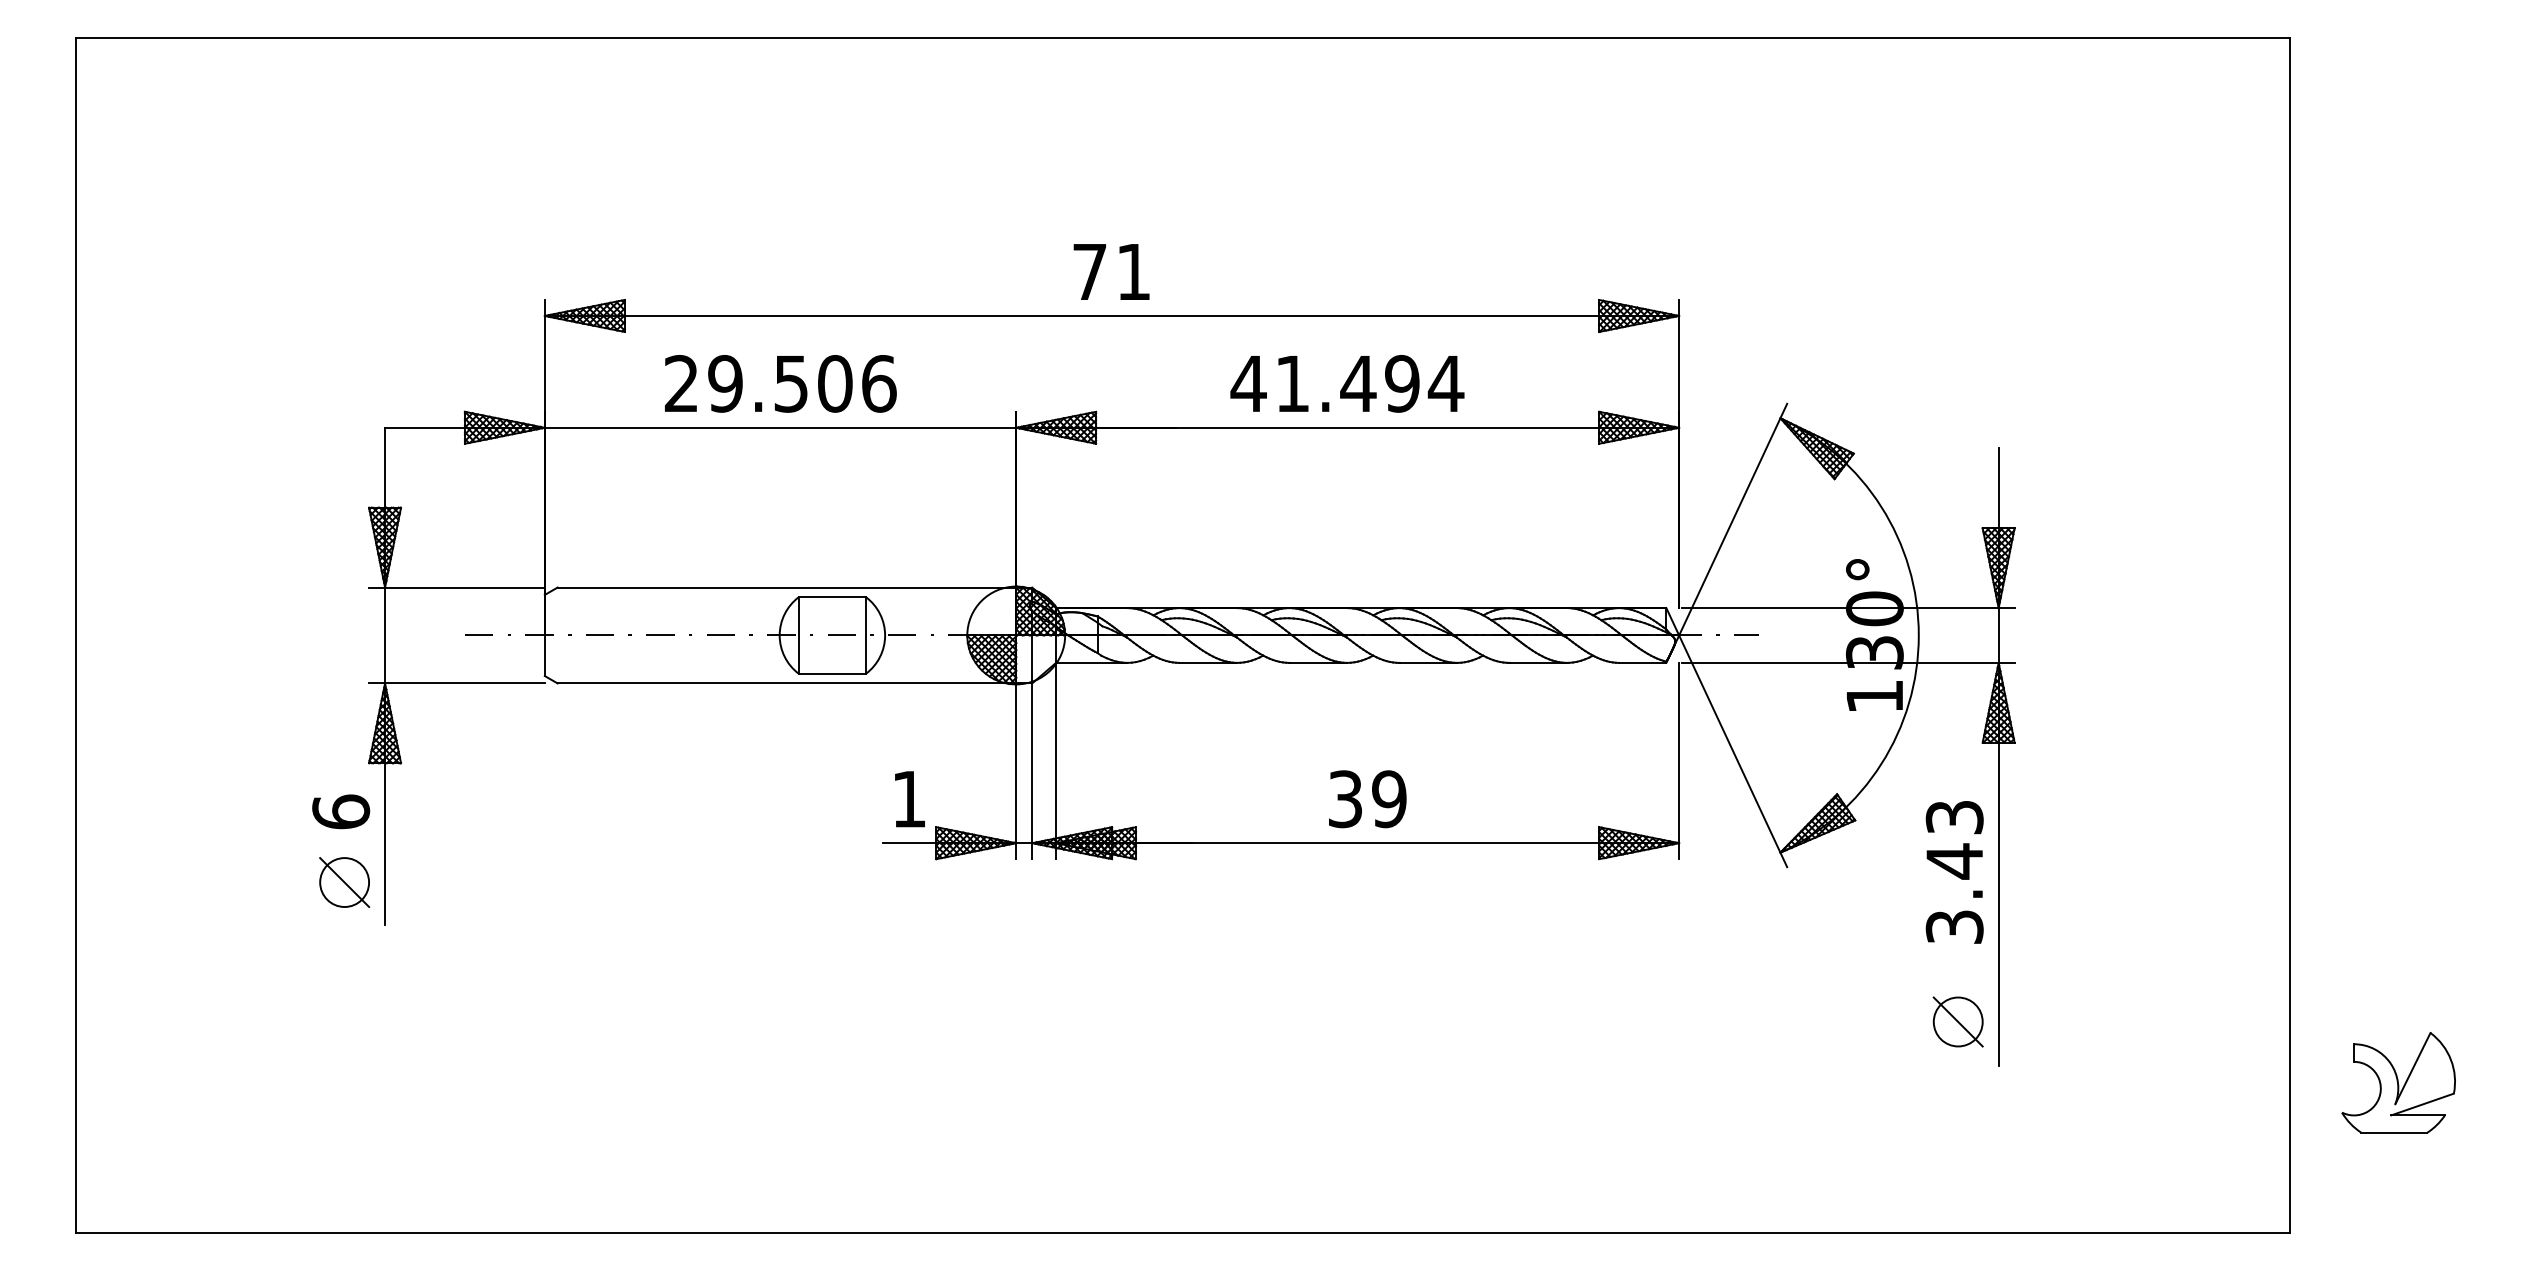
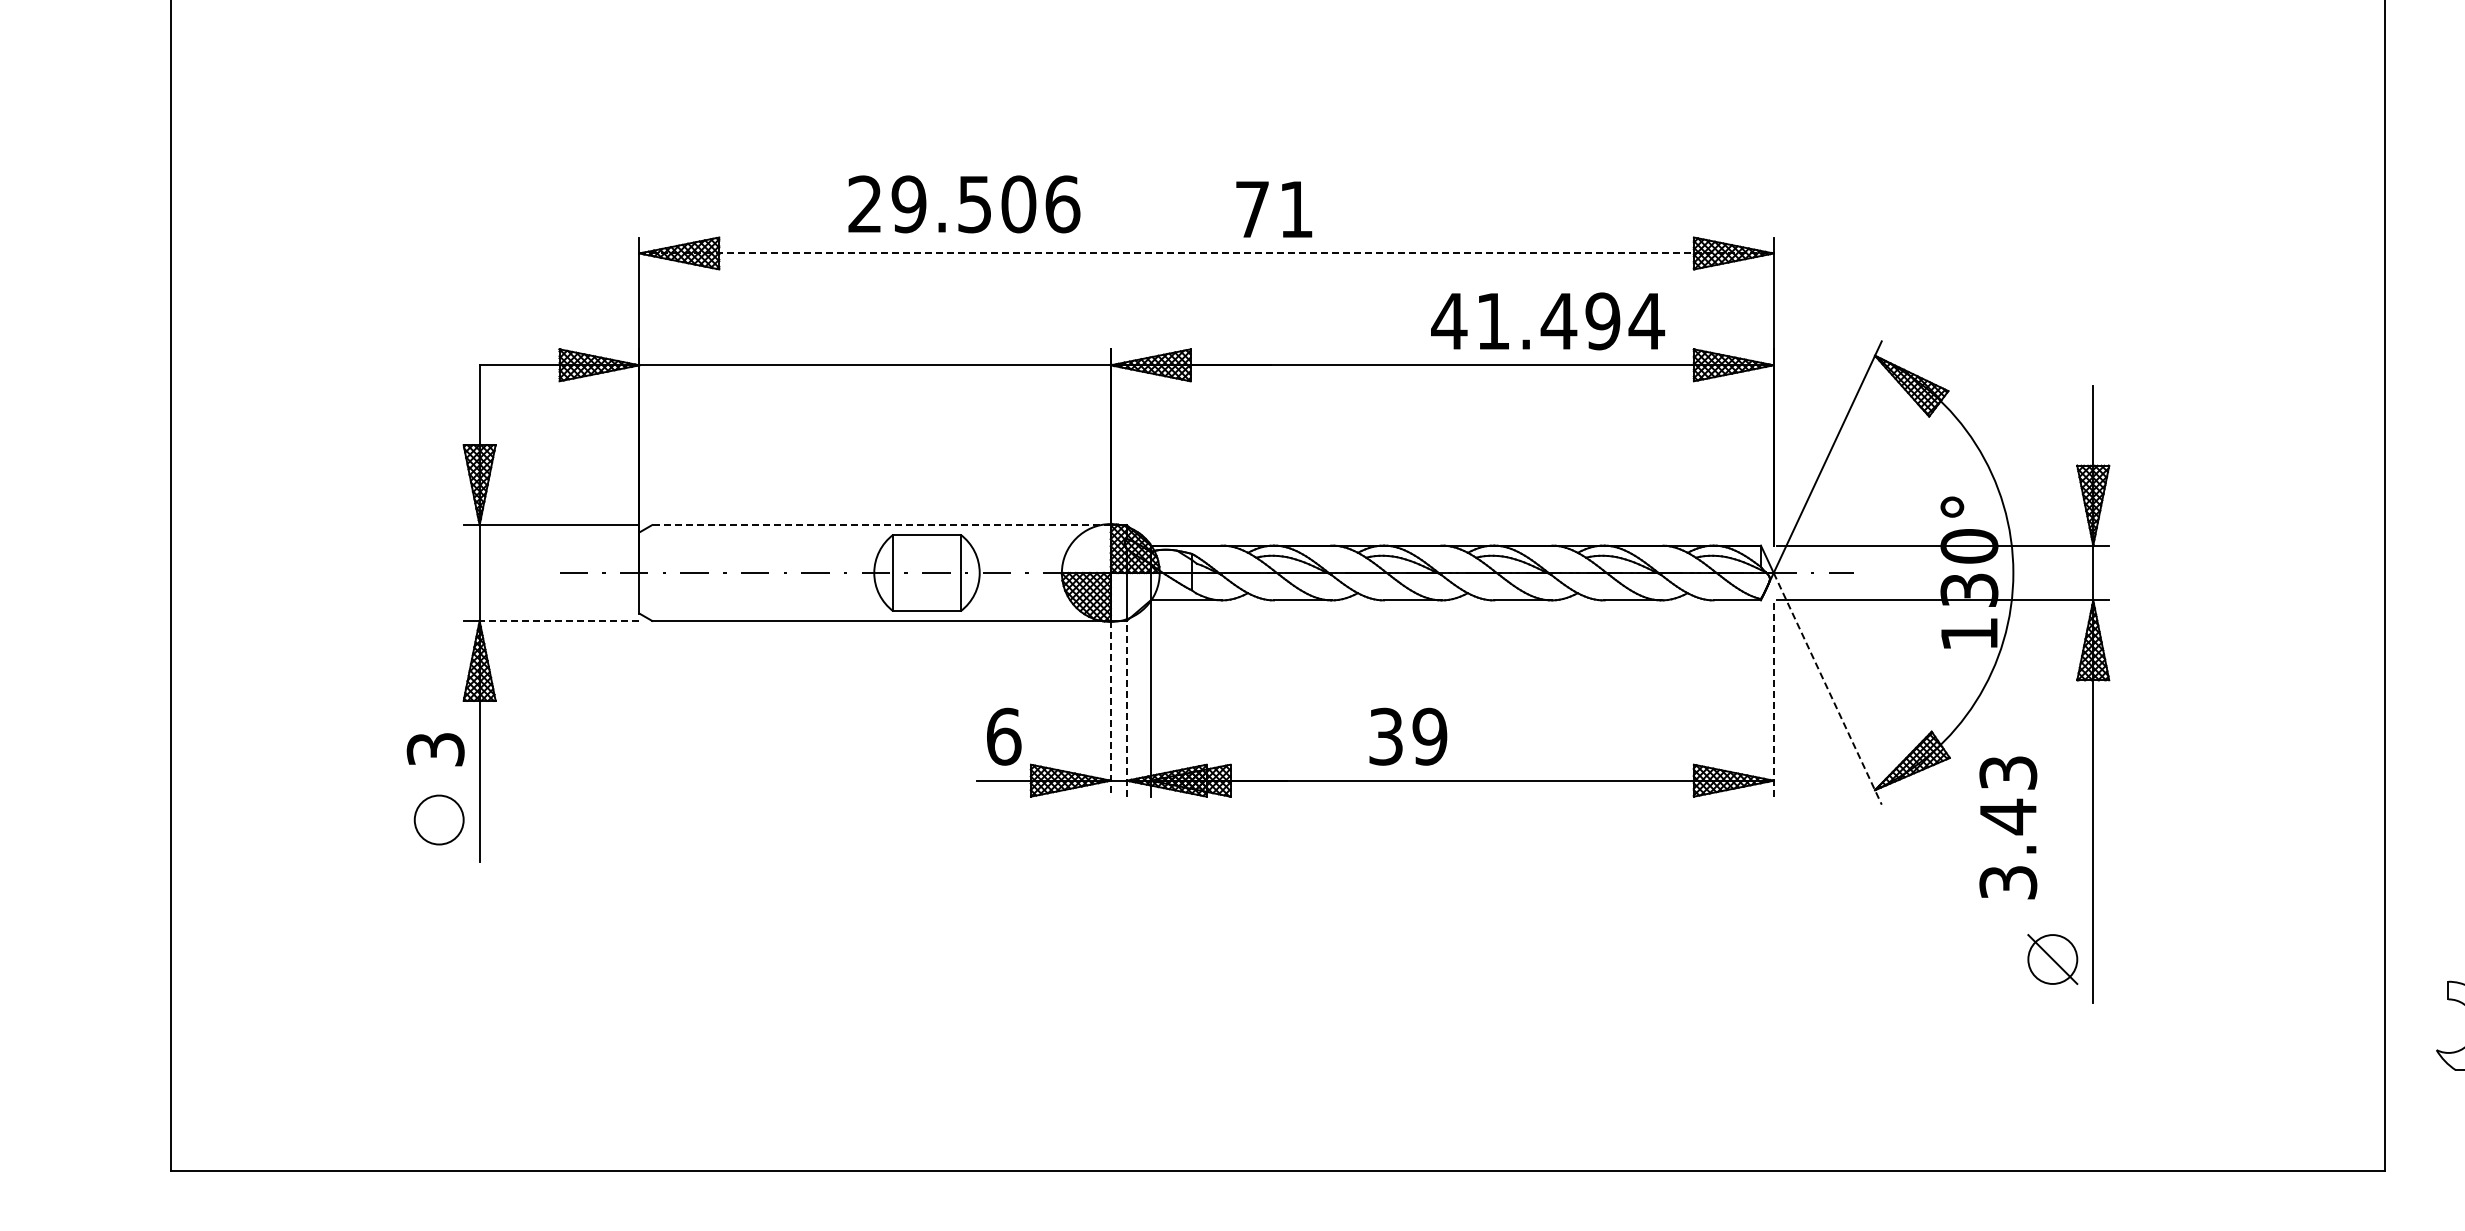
text: (1111, 271) -> (1274, 209), moved
line: (1112, 315) -> (1207, 253), solid -> dashed
text: (780, 383) -> (964, 204), moved
text: (1347, 383) -> (1548, 321), moved
line: (786, 587) -> (881, 525), solid -> dashed
line: (464, 683) -> (559, 621), solid -> dashed
line: (1733, 751) -> (1828, 689), solid -> dashed
line: (1679, 760) -> (1774, 698), solid -> dashed
line: (1016, 771) -> (1111, 709), solid -> dashed
line: (1032, 771) -> (1127, 709), solid -> dashed
text: (909, 799) -> (1004, 737), 1 -> 6
text: (1367, 799) -> (1408, 737), moved
text: (341, 811) -> (436, 749), 6 -> 3
text: (1954, 872) -> (2008, 828), moved
line: (344, 882) -> (439, 820), removed

